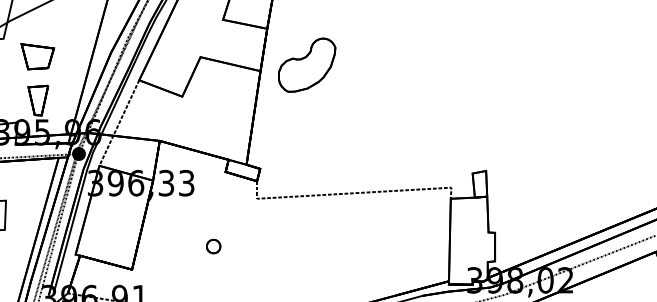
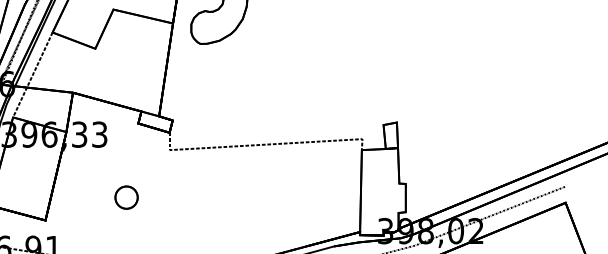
part: (213, 246) -> (126, 197), size x1.67

